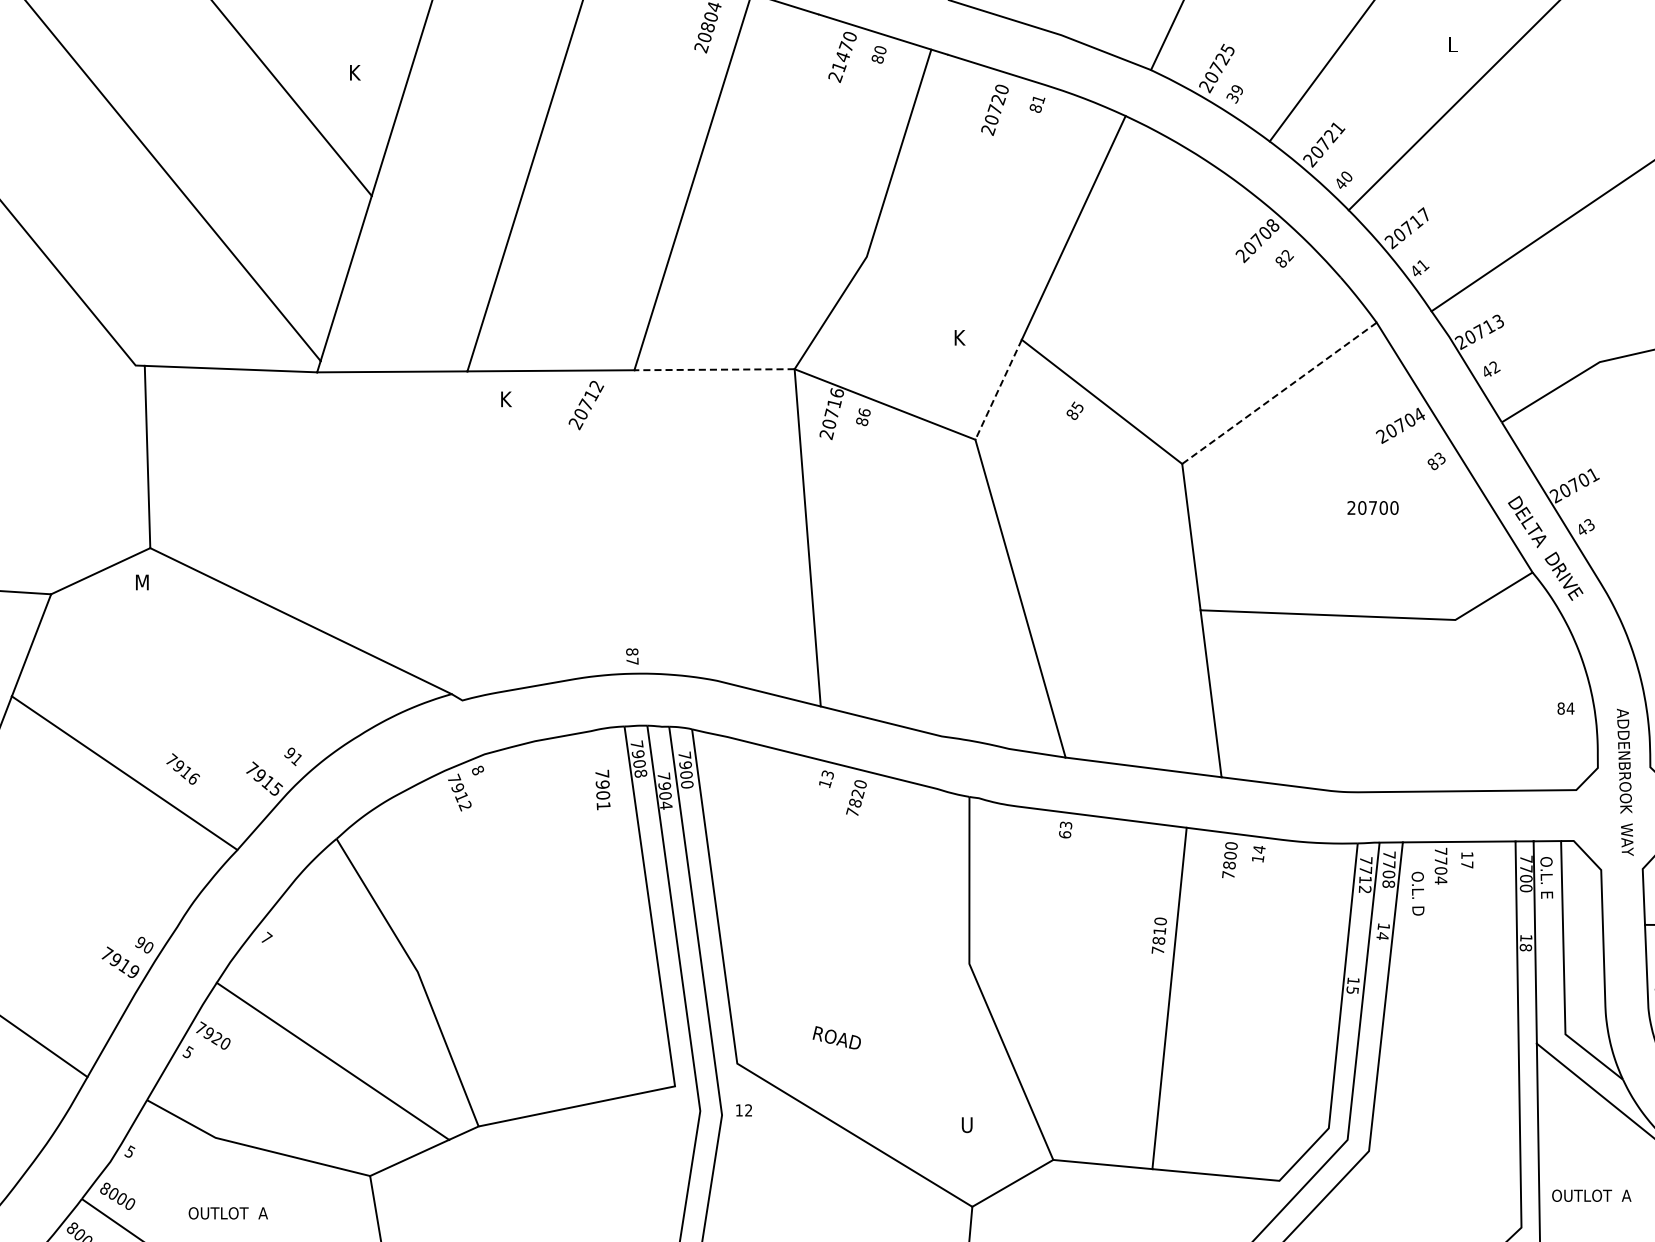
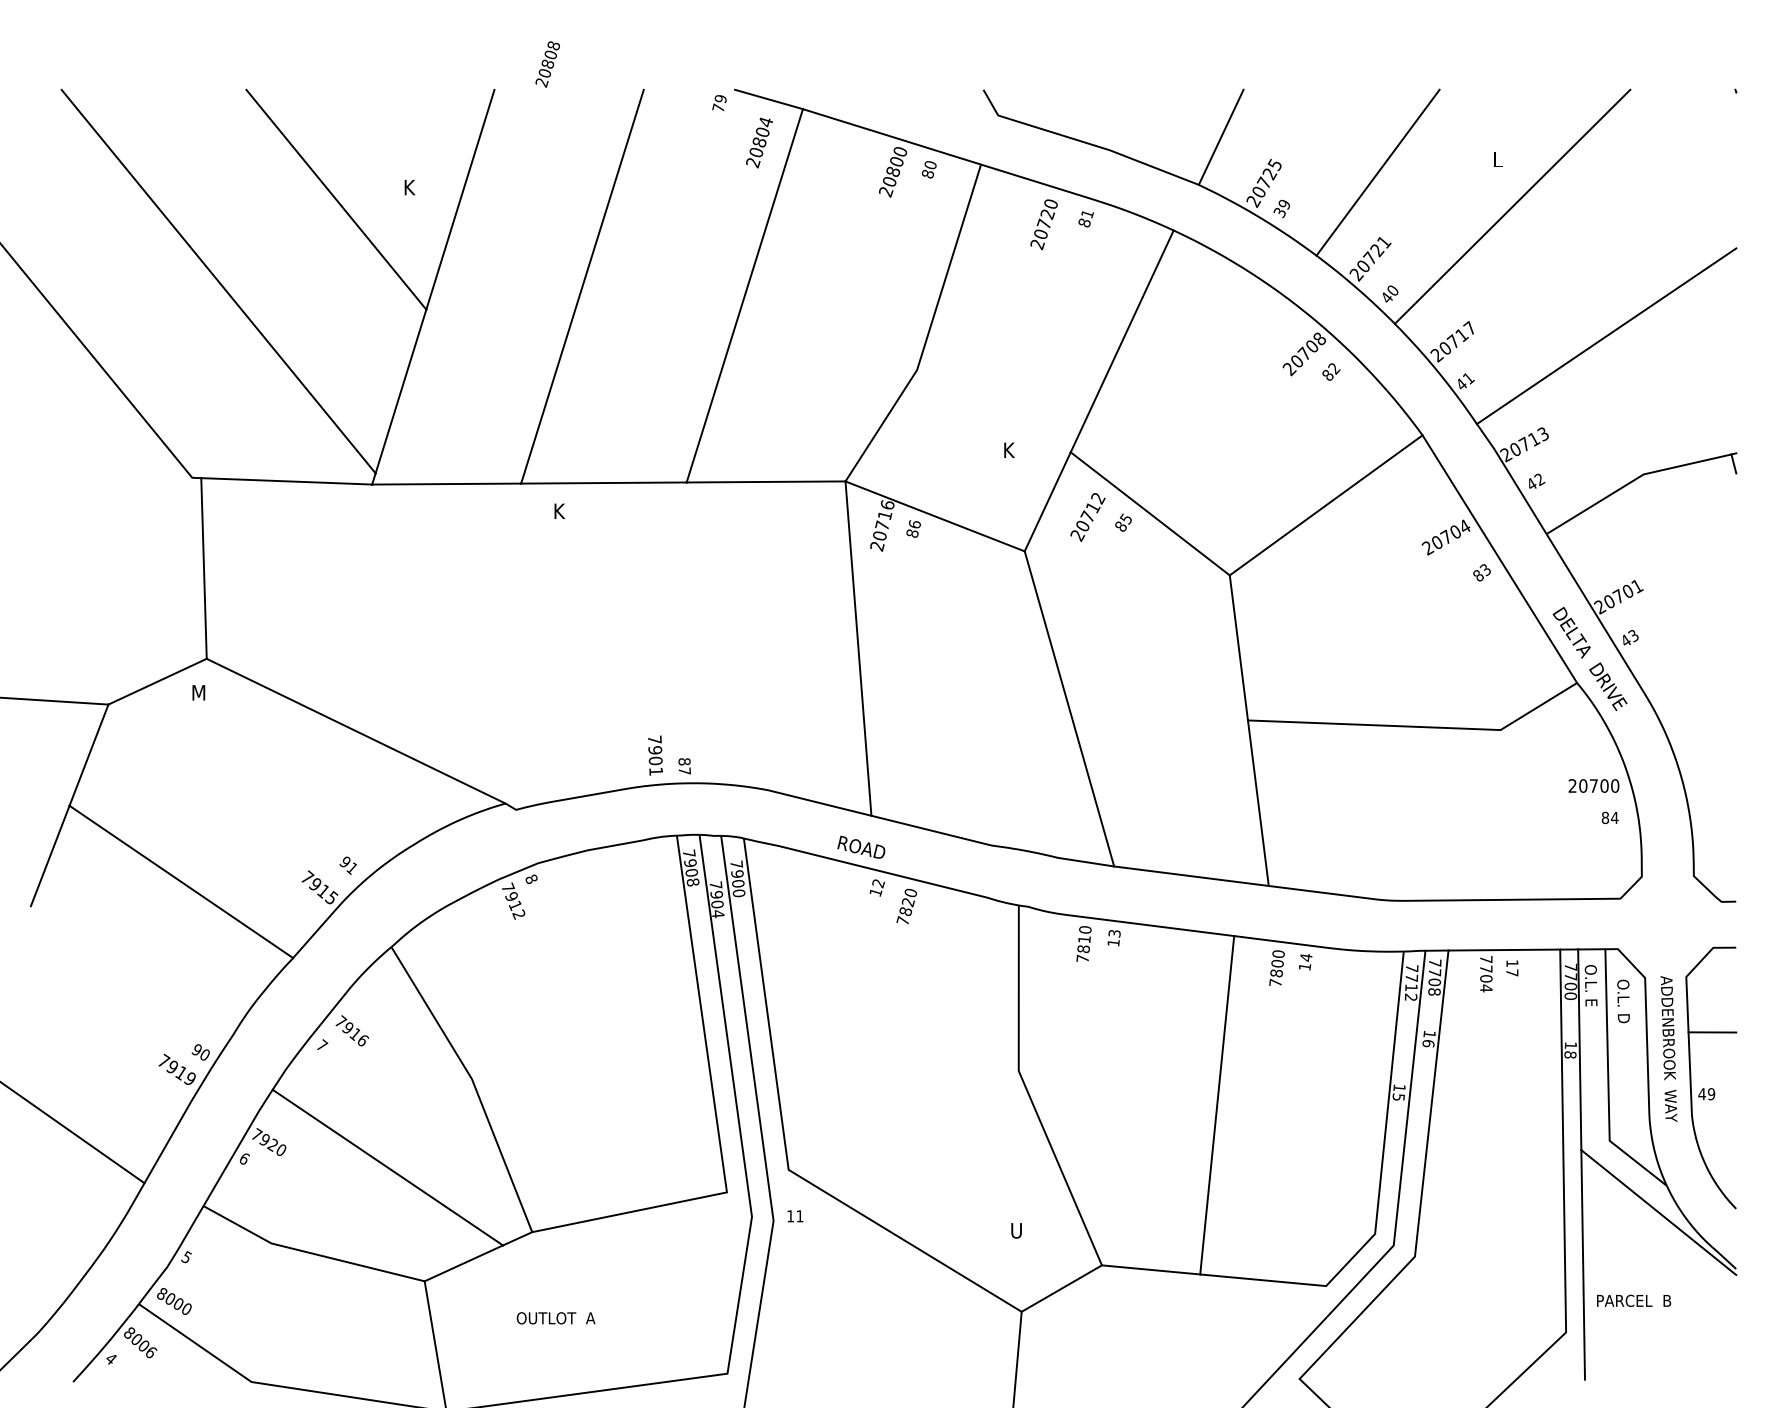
text: (842, 56) -> (892, 171), 21470 -> 20800
line: (713, 369) -> (765, 481), dashed -> solid
line: (998, 389) -> (1047, 501), dashed -> solid
line: (1278, 393) -> (1325, 505), dashed -> solid
text: (585, 405) -> (1087, 517), moved
text: (1372, 507) -> (1593, 785), moved
text: (182, 768) -> (351, 1030), moved
text: (827, 774) -> (878, 883), 13 -> 12
text: (1624, 781) -> (1668, 1048), moved
text: (602, 789) -> (655, 755), moved
text: (1064, 834) -> (1113, 942), 63 -> 13
text: (1417, 893) -> (1623, 1001), moved
text: (1158, 935) -> (1083, 943), moved
text: (1382, 936) -> (1428, 1043), 14 -> 16
text: (836, 1037) -> (861, 846), moved
text: (187, 1052) -> (243, 1158), 5 -> 6
text: (748, 1110) -> (799, 1216), 12 -> 11
text: (1591, 1195) -> (1635, 1300), OUTLOT  A -> PARCEL  B
text: (227, 1213) -> (555, 1318), moved

